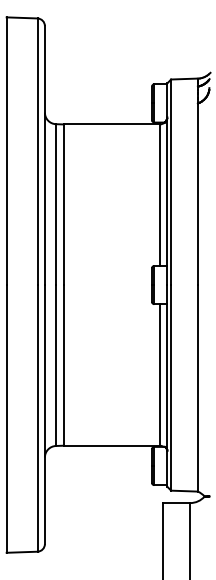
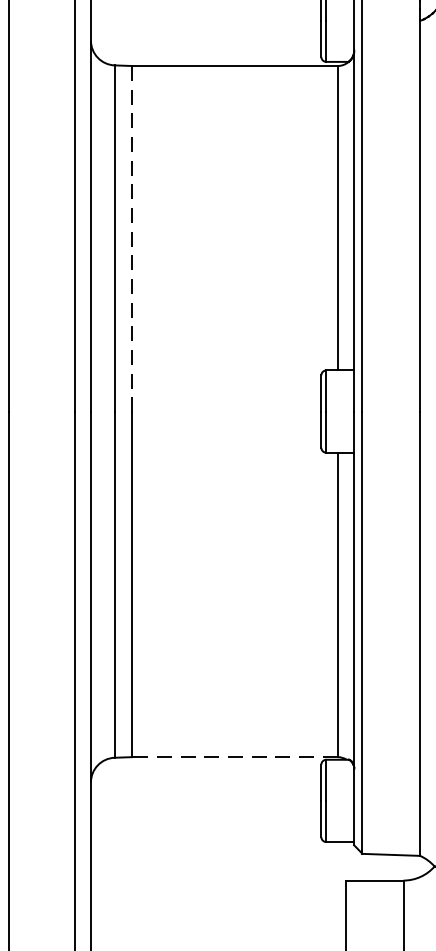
line: (64, 205) -> (133, 240), solid -> dashed
line: (111, 445) -> (234, 756), solid -> dashed

